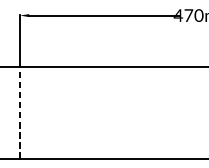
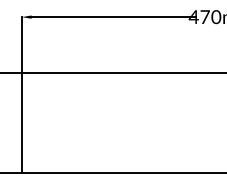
line: (19, 113) -> (21, 123), dashed -> solid

